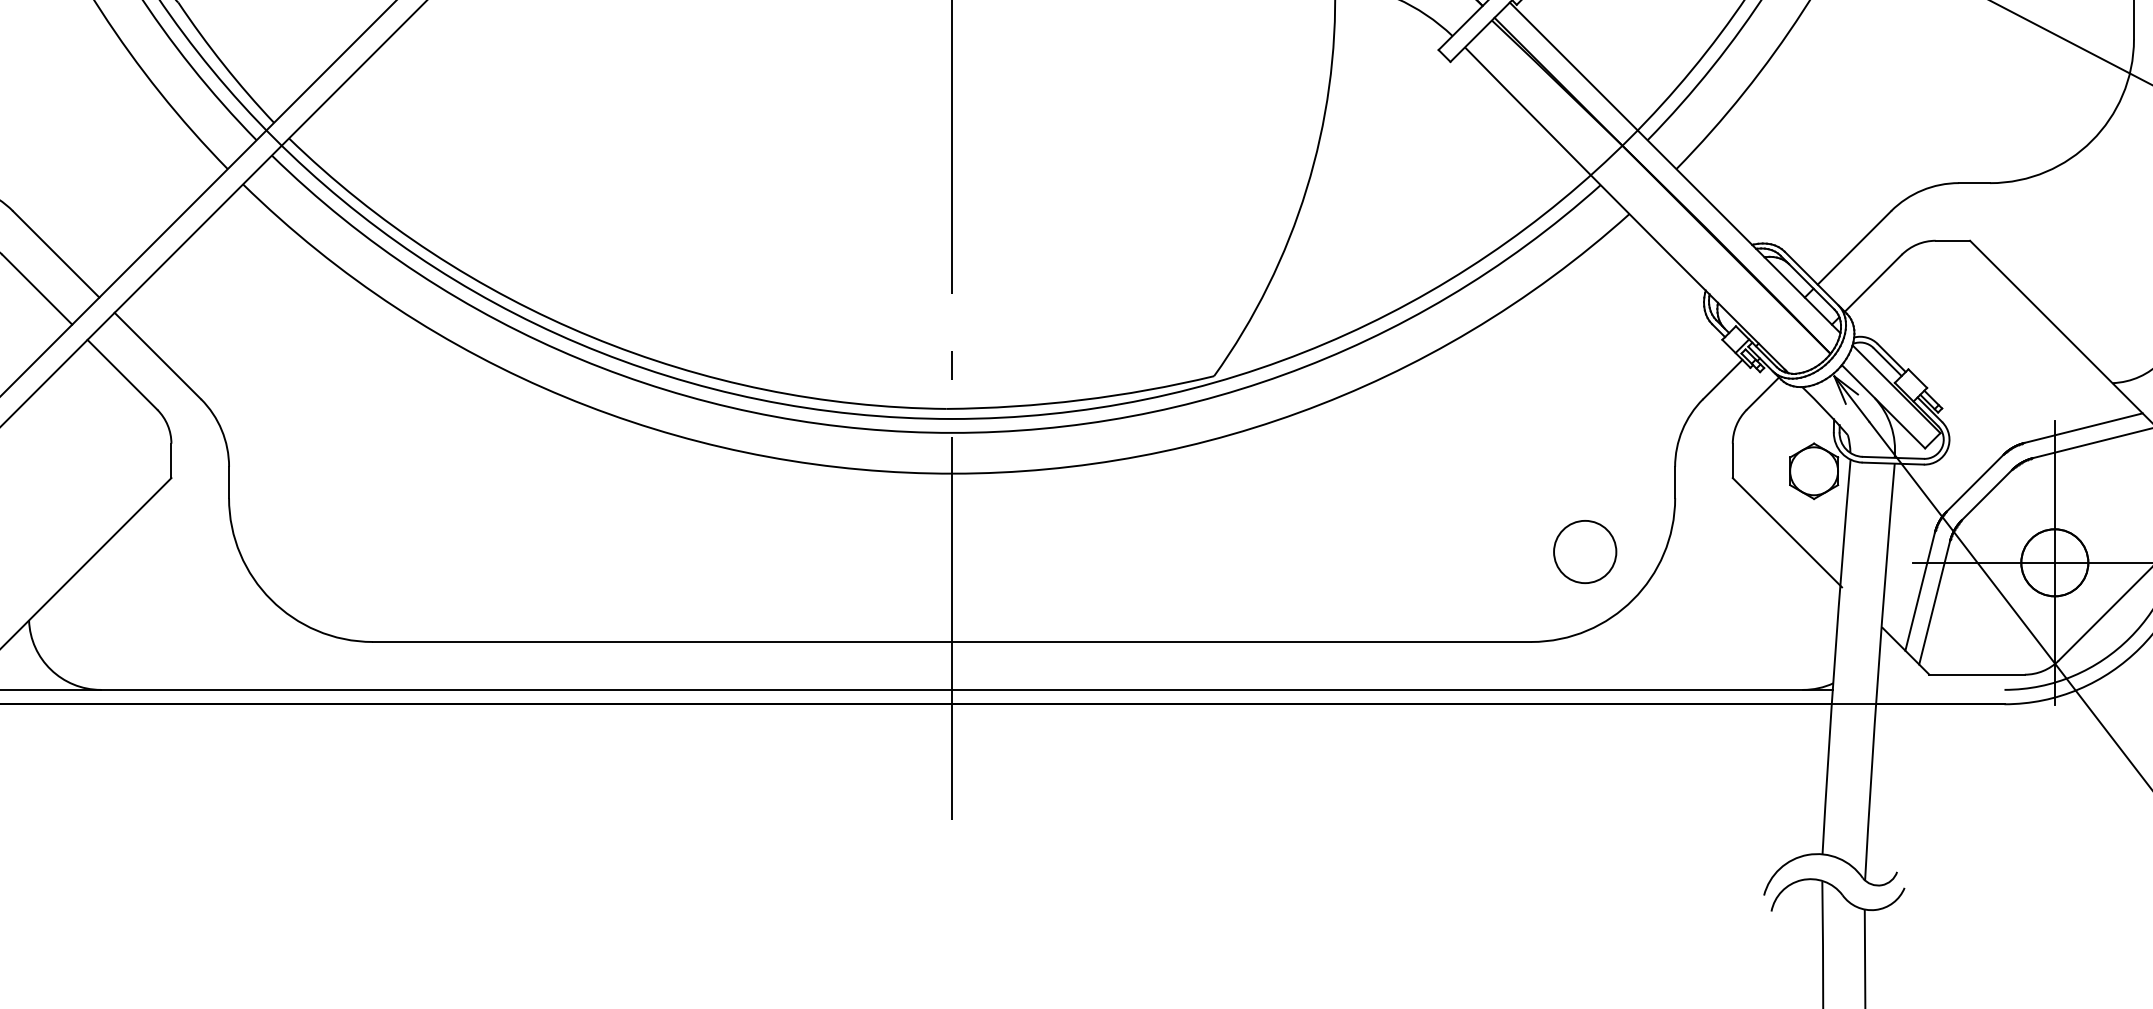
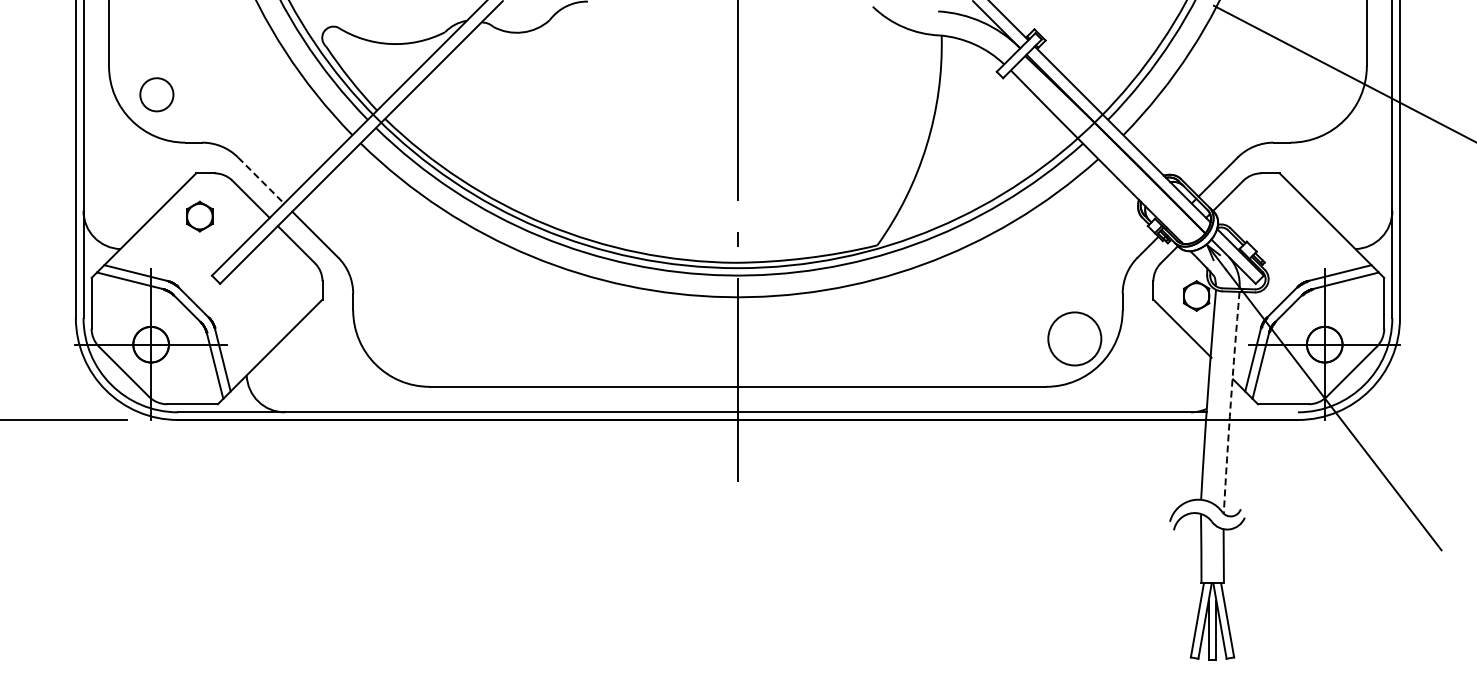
line: (56, 254) -> (261, 180), solid -> dashed
circle: (1584, 551) -> (1074, 338), size x1.6
arc: (1877, 671) -> (1230, 402), solid -> dashed

